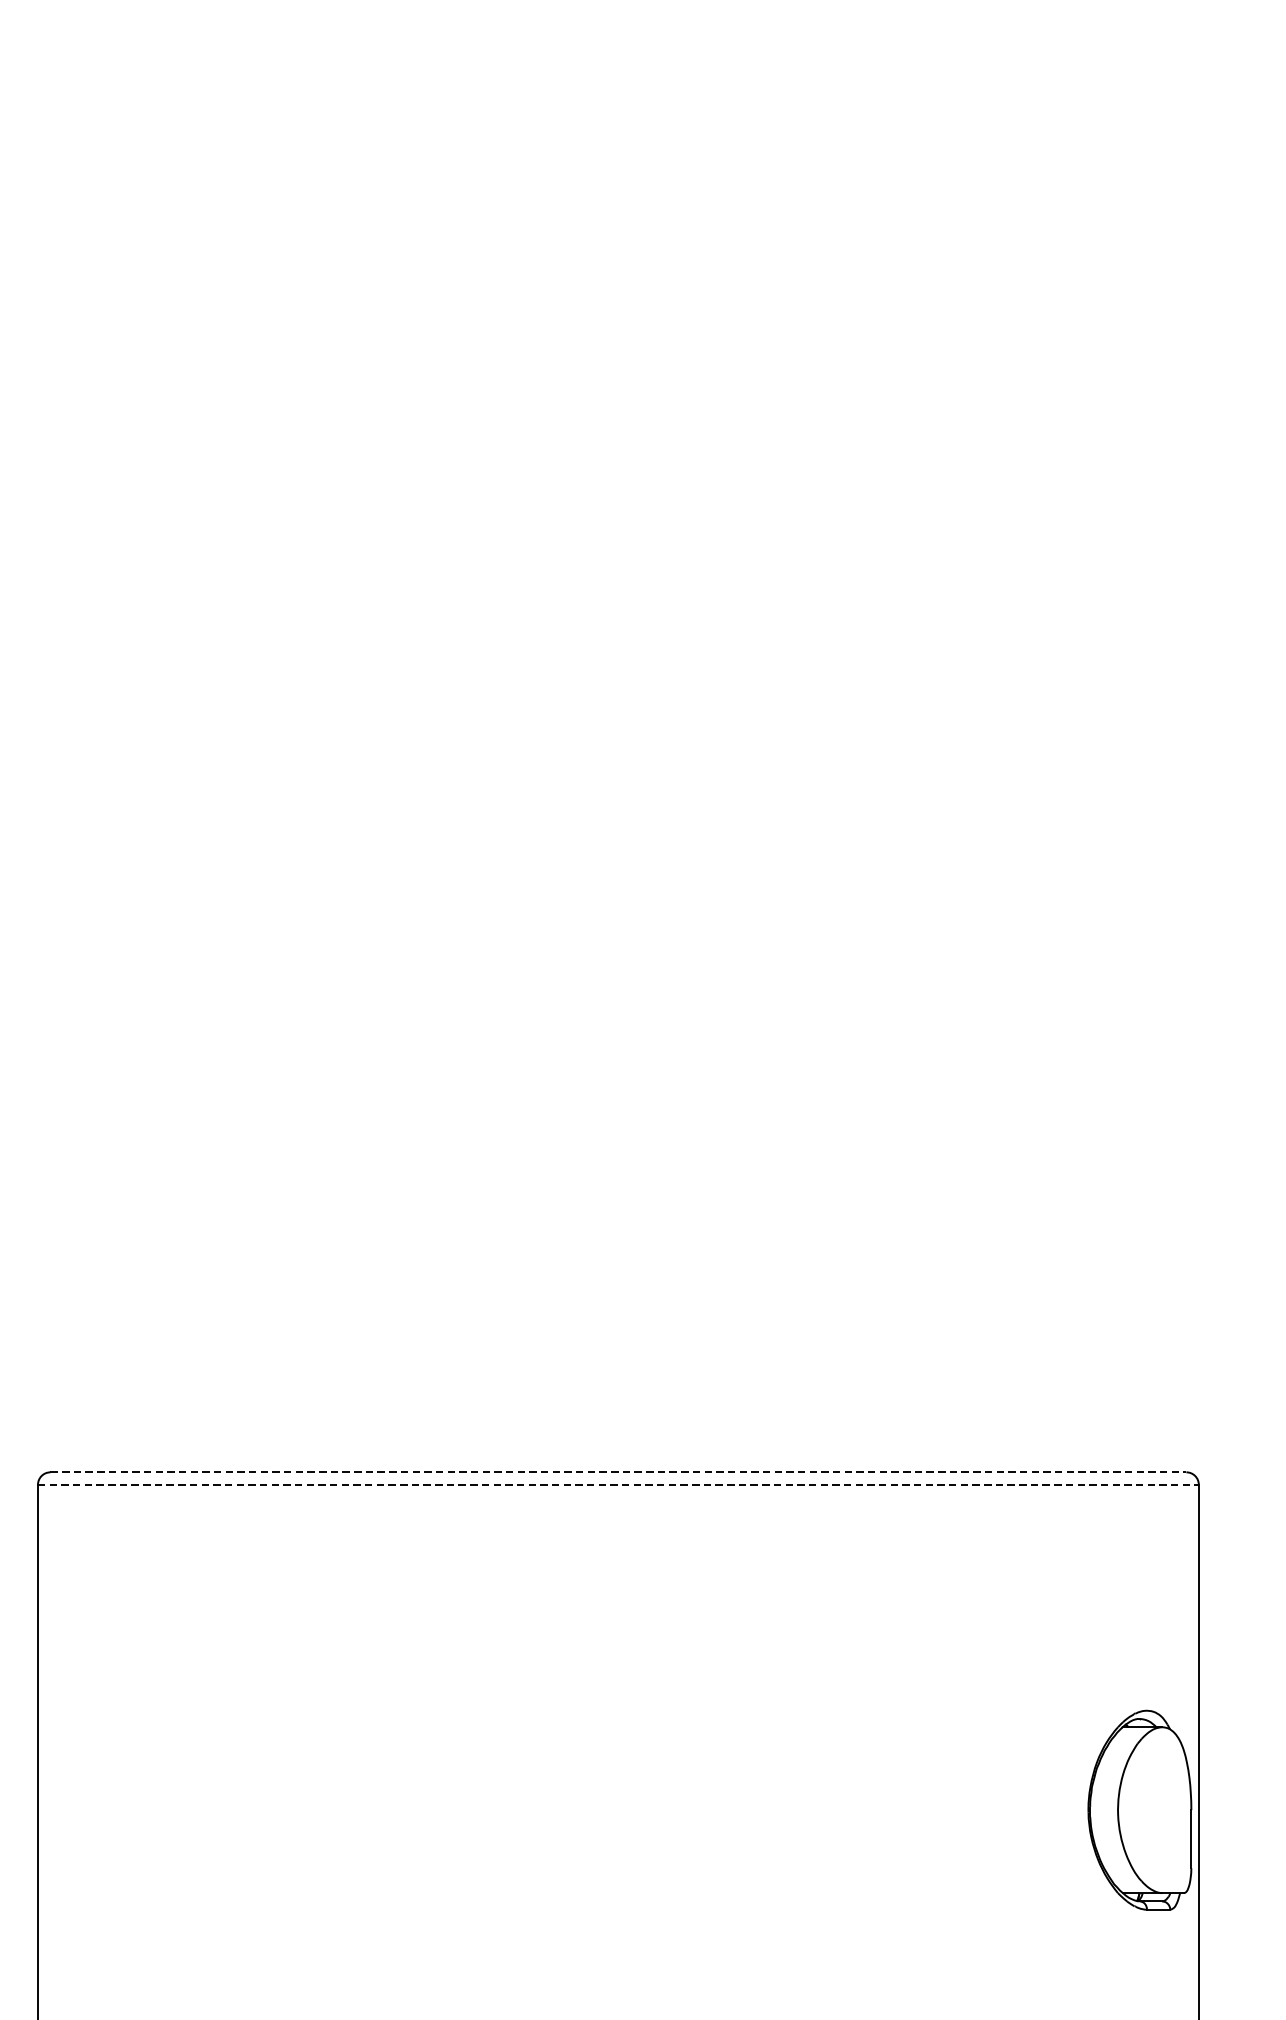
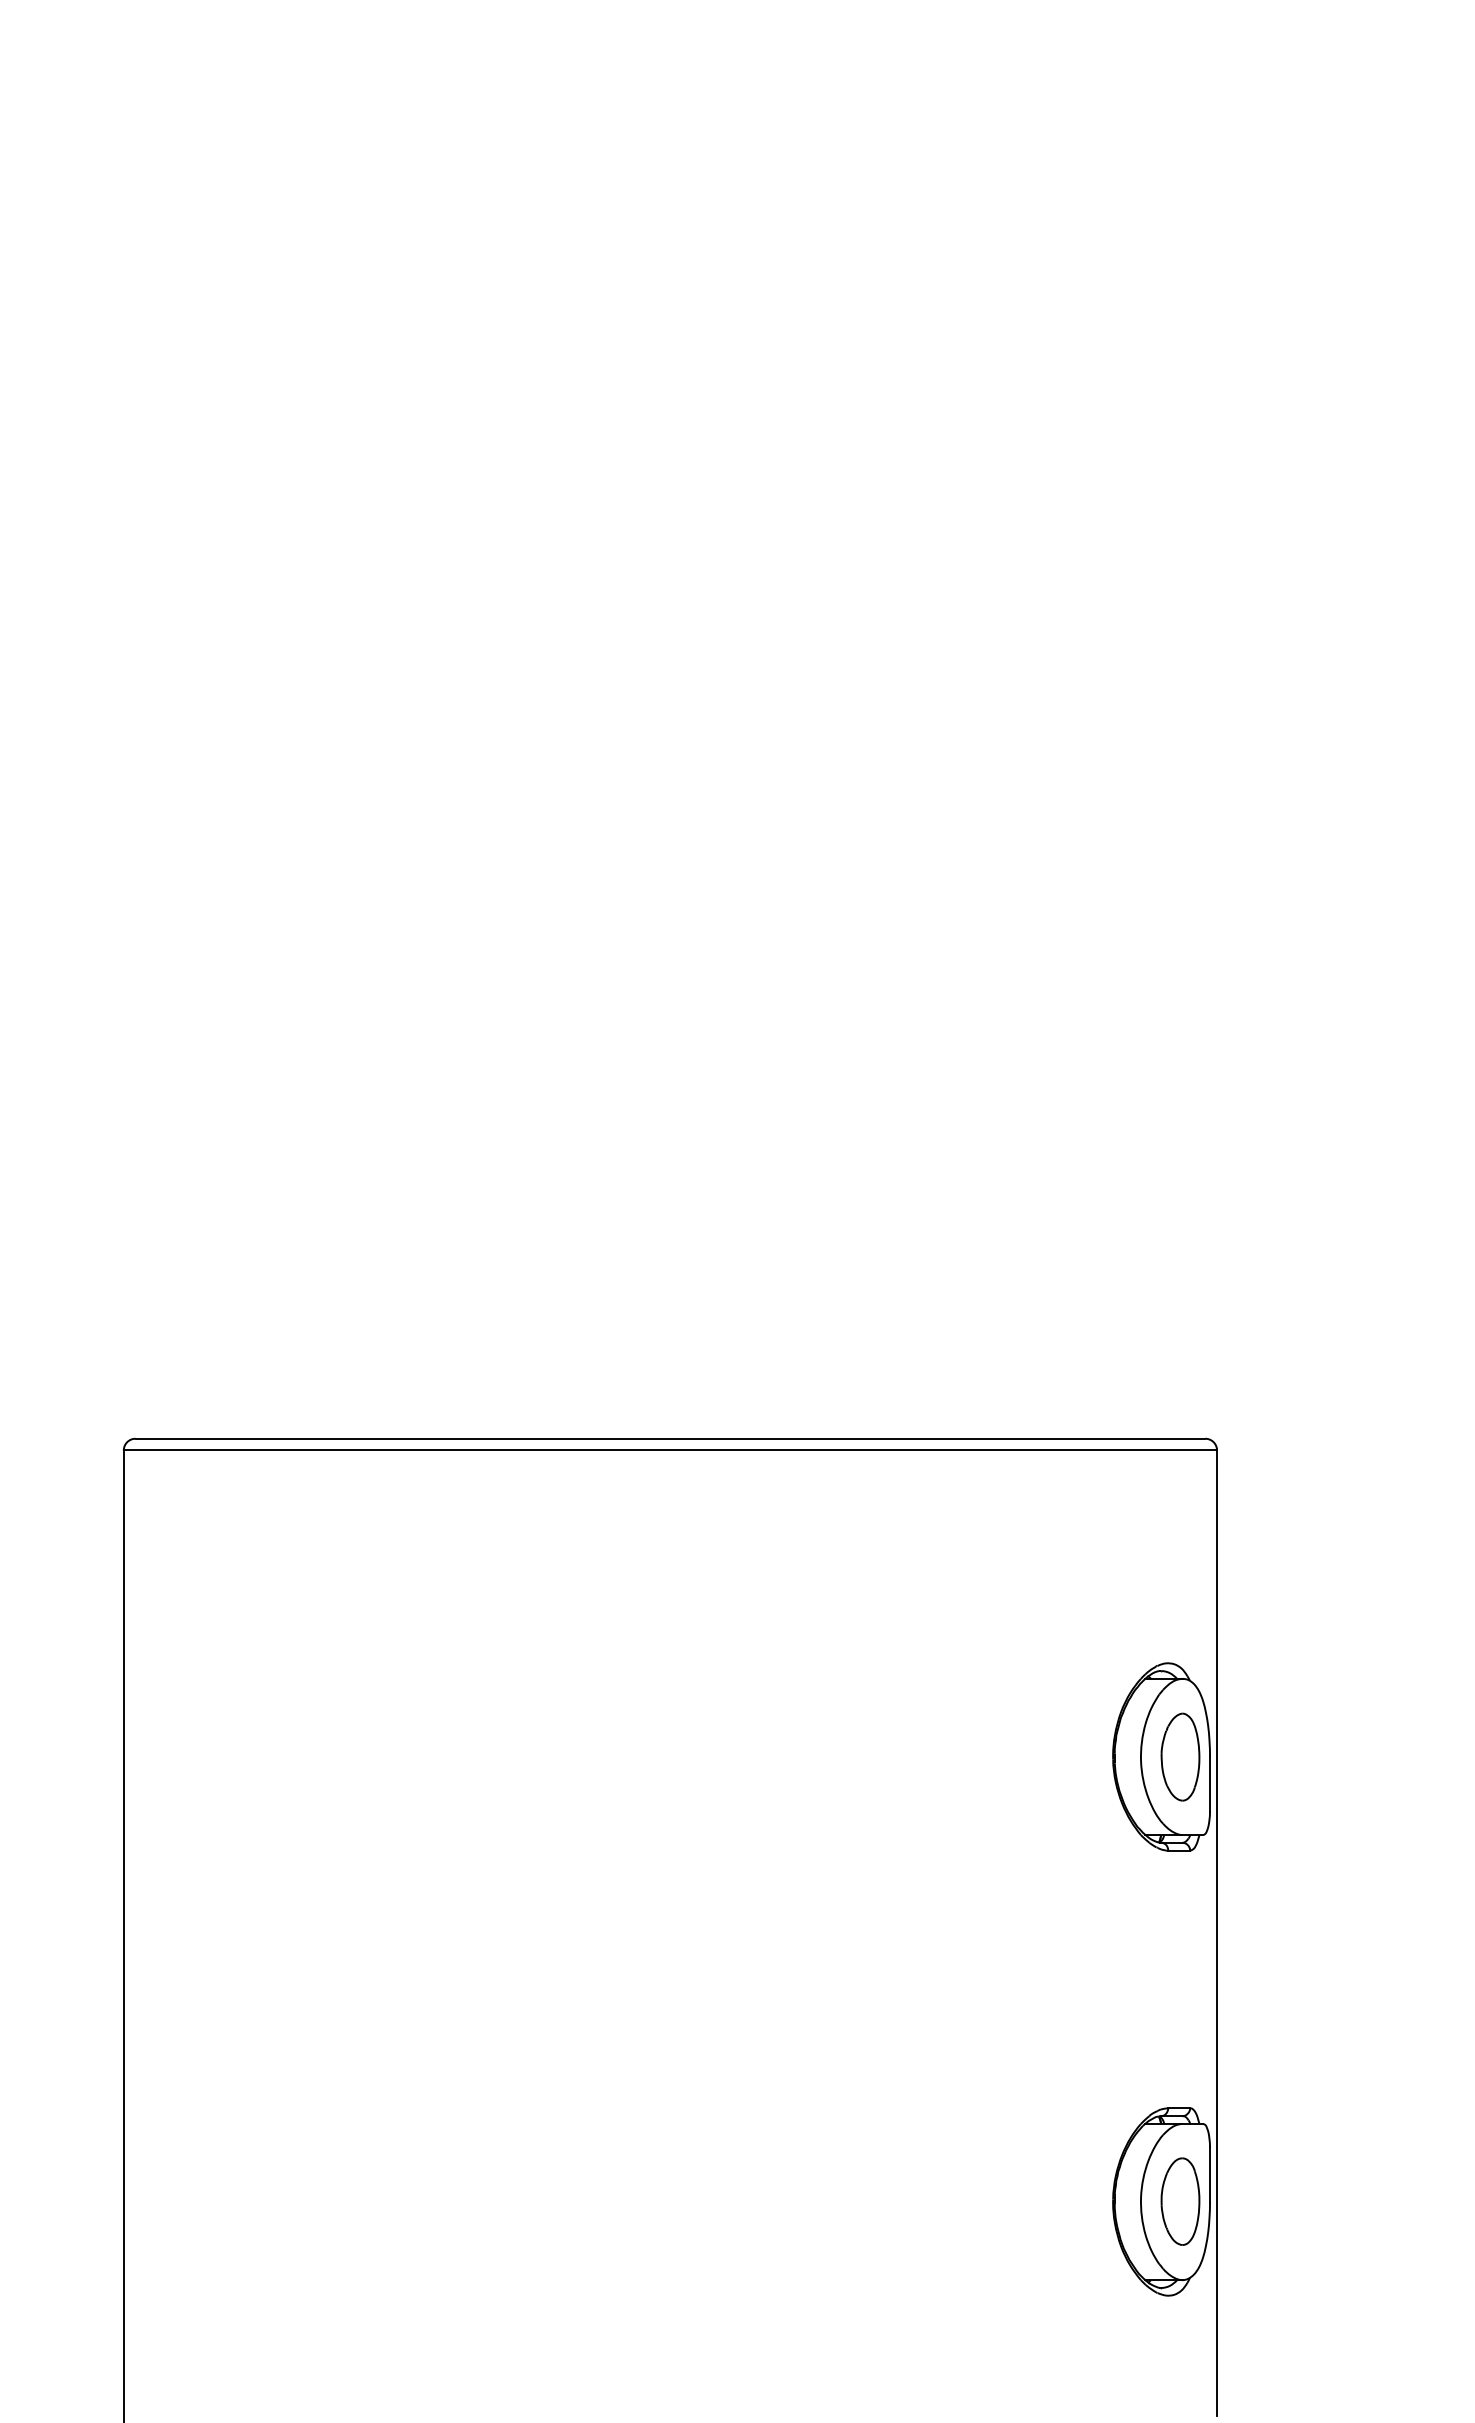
line: (618, 1472) -> (670, 1438), dashed -> solid
line: (618, 1484) -> (670, 1450), dashed -> solid
part: (1160, 1809) -> (1180, 1756), added

